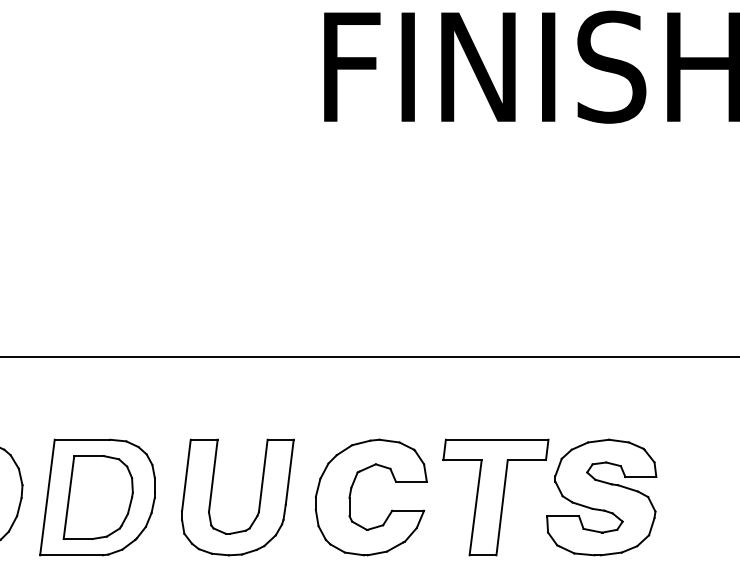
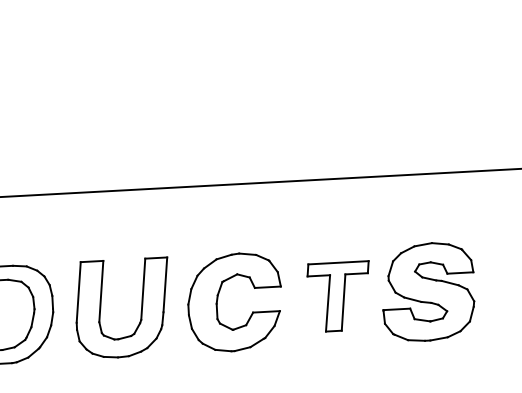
part: (495, 497) -> (339, 296), size x0.7

